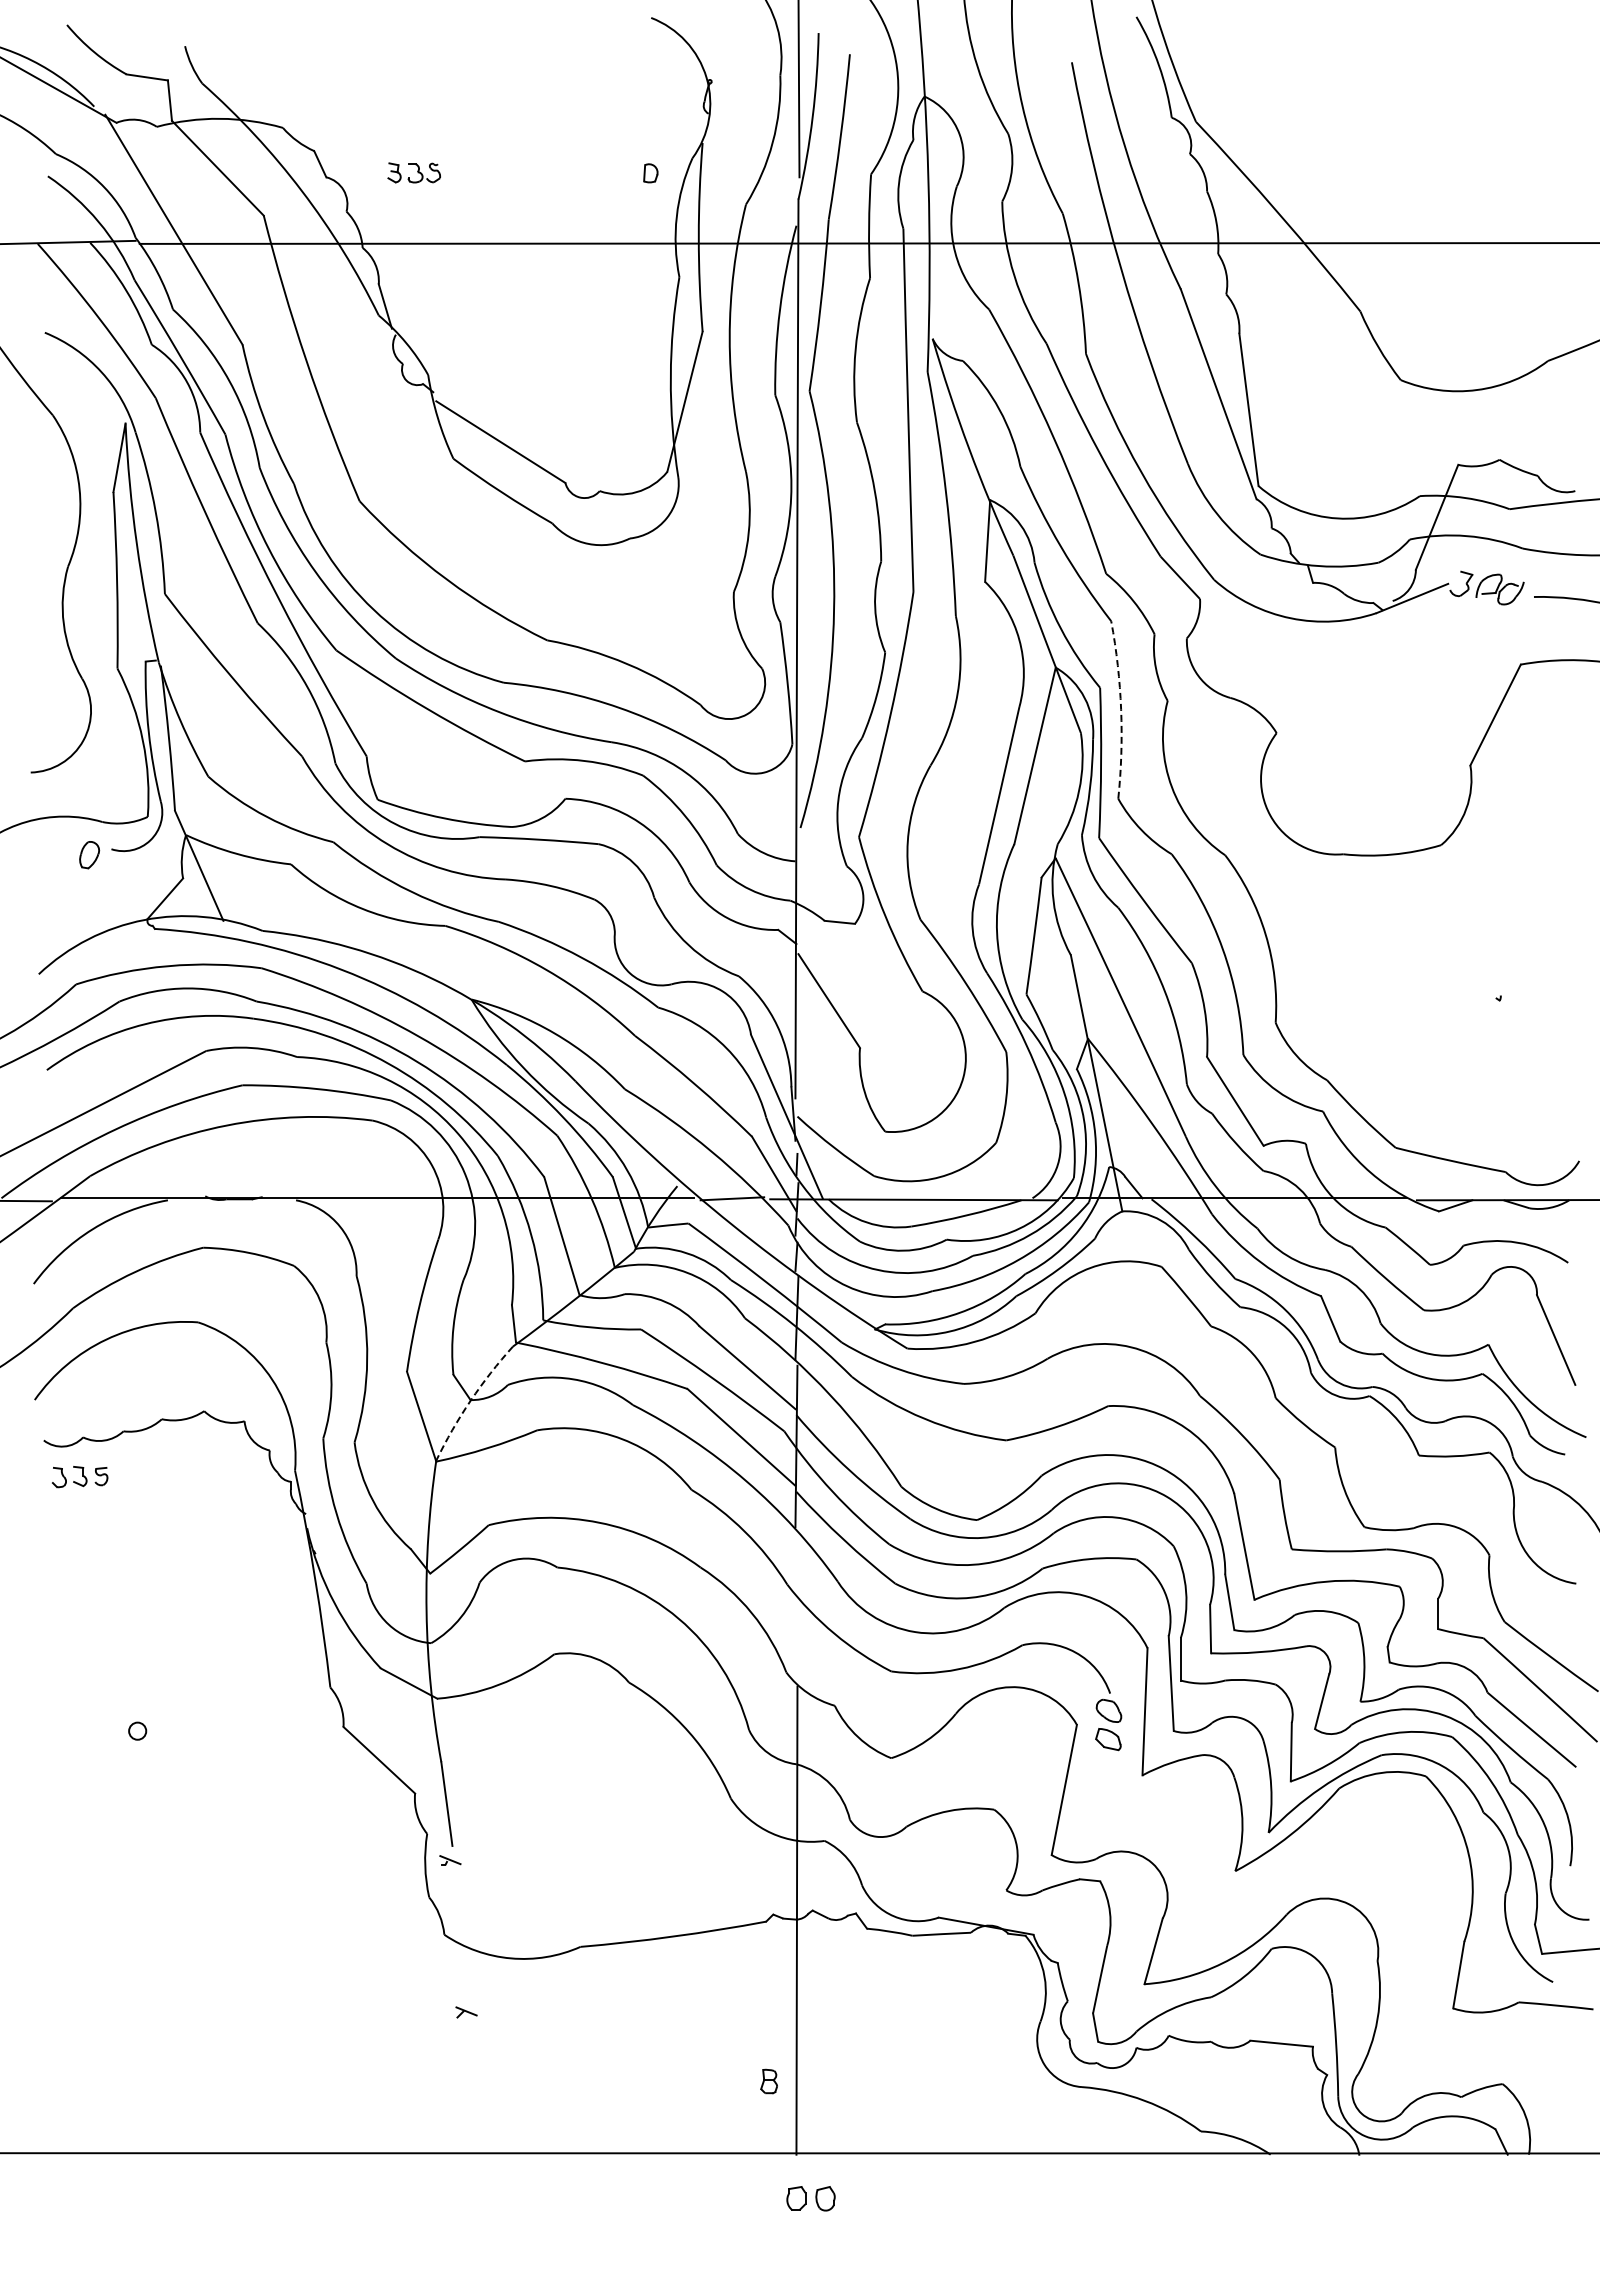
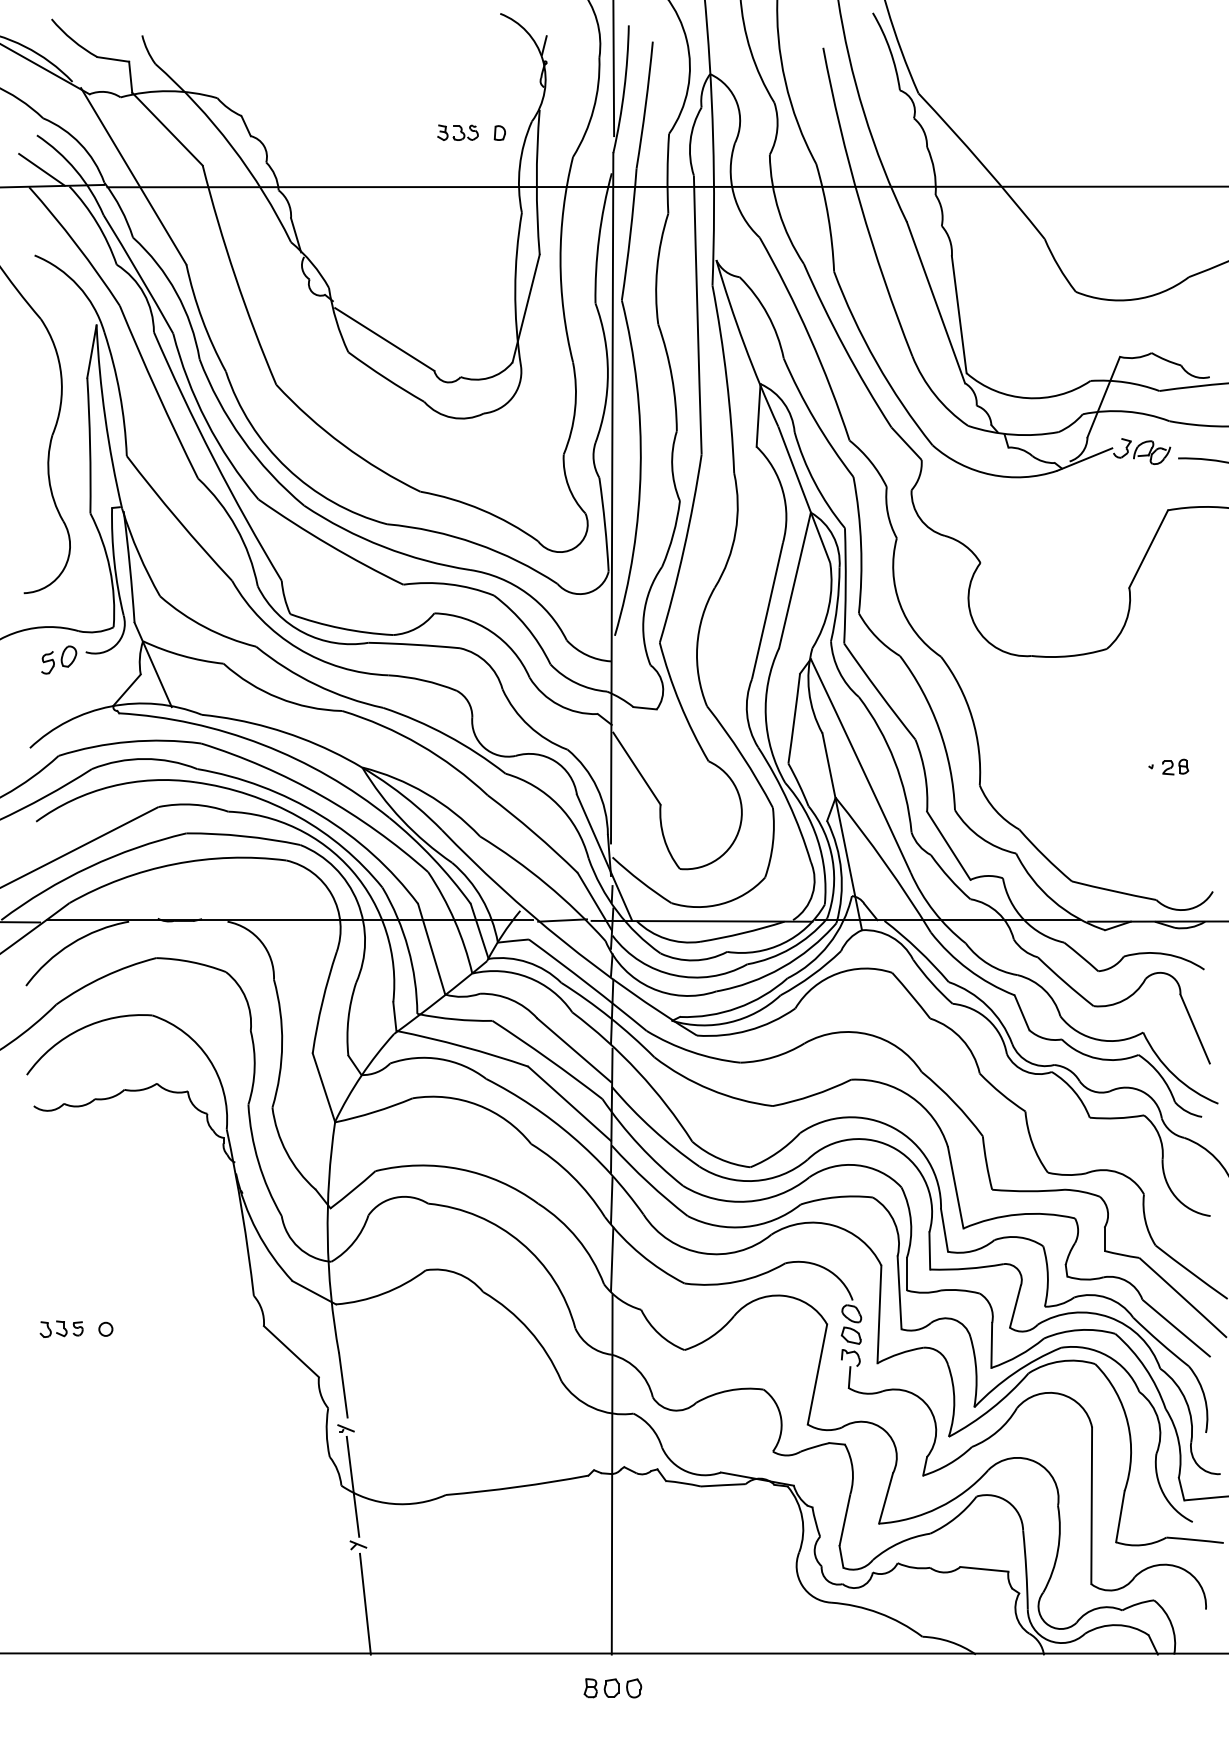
line: (708, 59) -> (544, 45), added
part: (413, 172) -> (457, 132), moved
line: (54, 220) -> (42, 169), added
arc: (1121, 709) -> (861, 544), dashed -> solid
part: (62, 863) -> (48, 663), added
part: (1530, 998) -> (1175, 766), added
arc: (470, 1400) -> (361, 1075), dashed -> solid
part: (80, 1477) -> (61, 1329), moved
line: (796, 1562) -> (611, 1199), added
line: (796, 1639) -> (611, 1258), added
part: (1291, 1871) -> (991, 1437), added
line: (459, 1936) -> (353, 1487), added
part: (768, 2081) -> (590, 1688), moved
line: (475, 2088) -> (365, 1603), added

